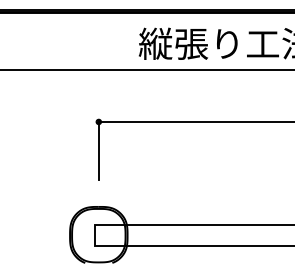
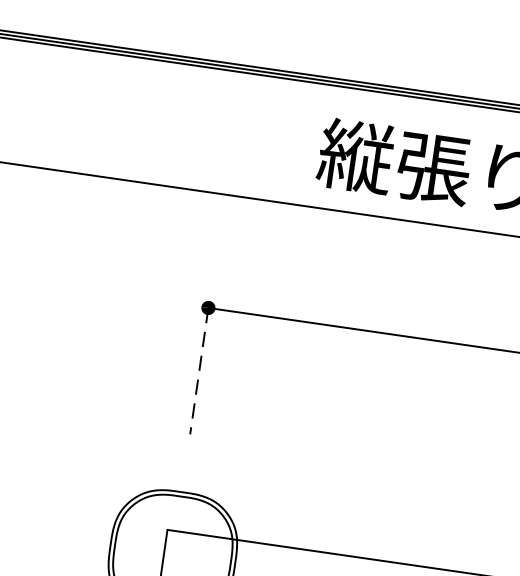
line: (98, 151) -> (198, 371), solid -> dashed

